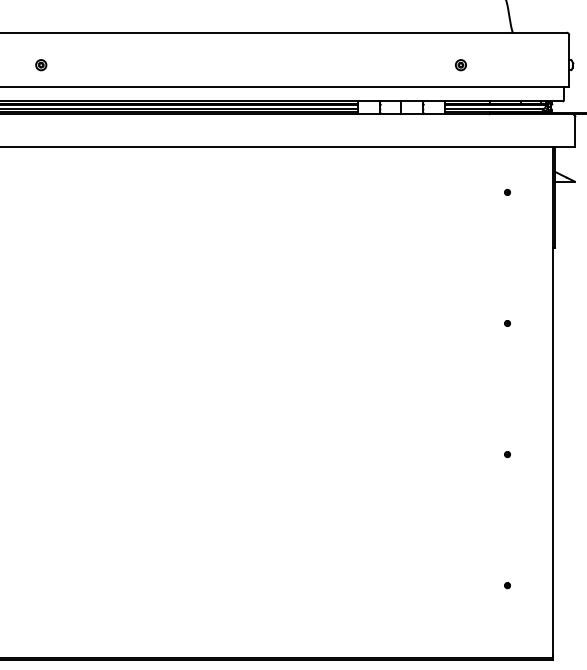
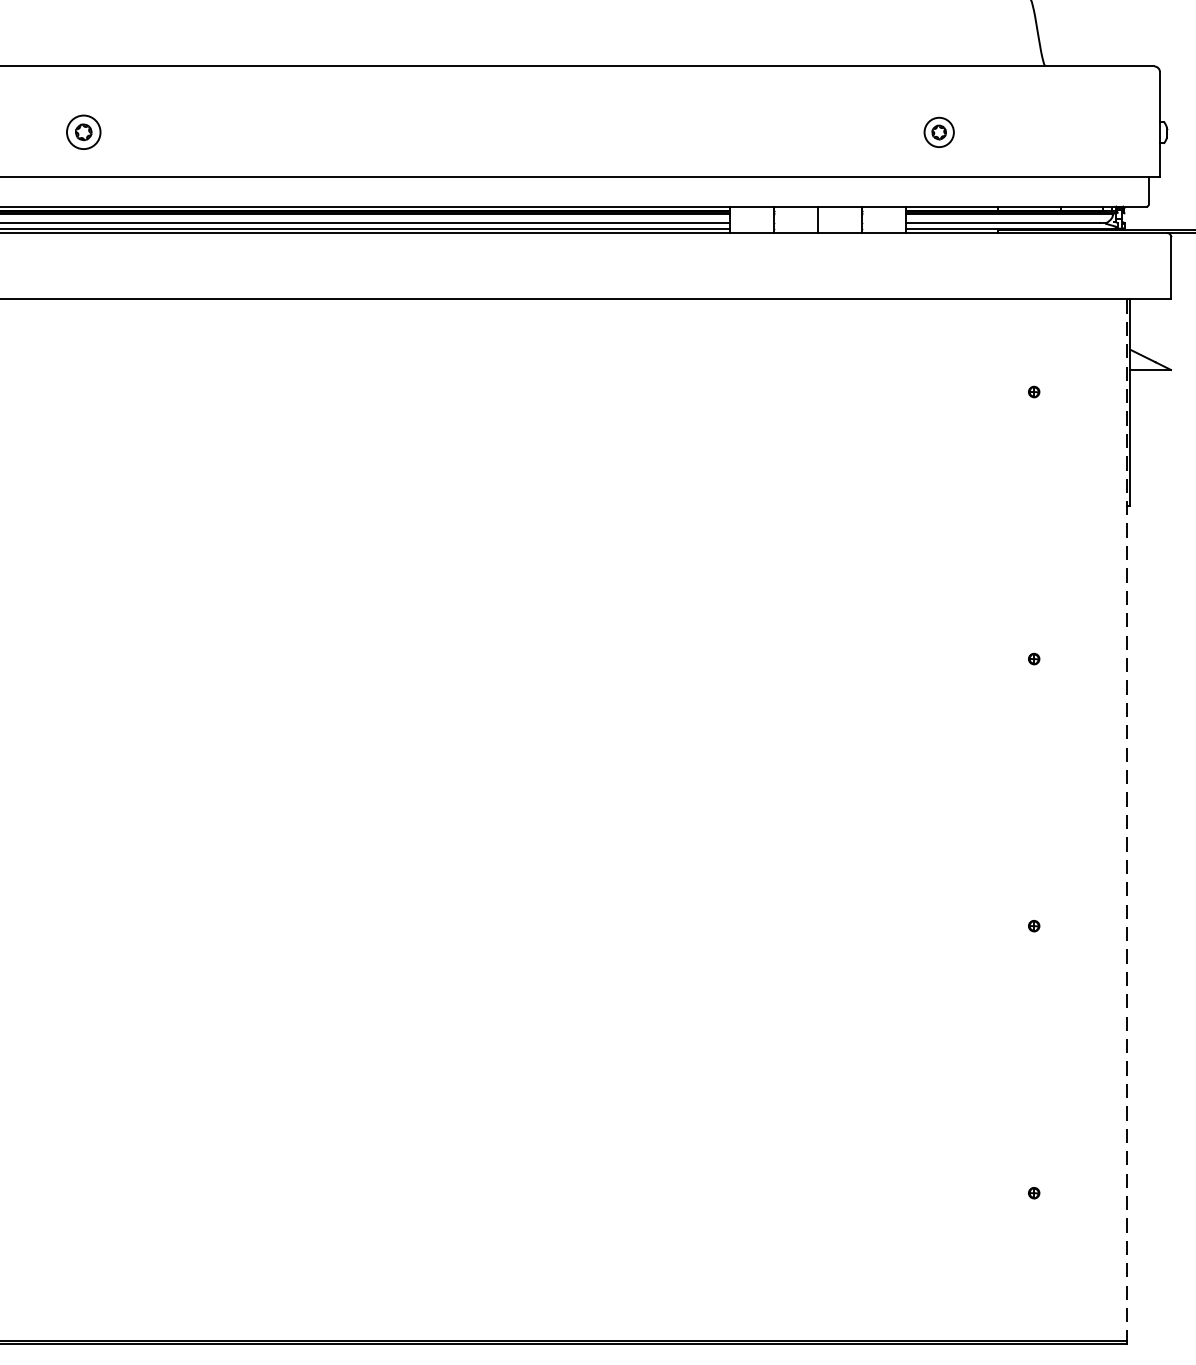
part: (41, 65) -> (84, 133), size x1.6
part: (460, 65) -> (938, 133), size x1.4
line: (553, 401) -> (1127, 818), solid -> dashed

